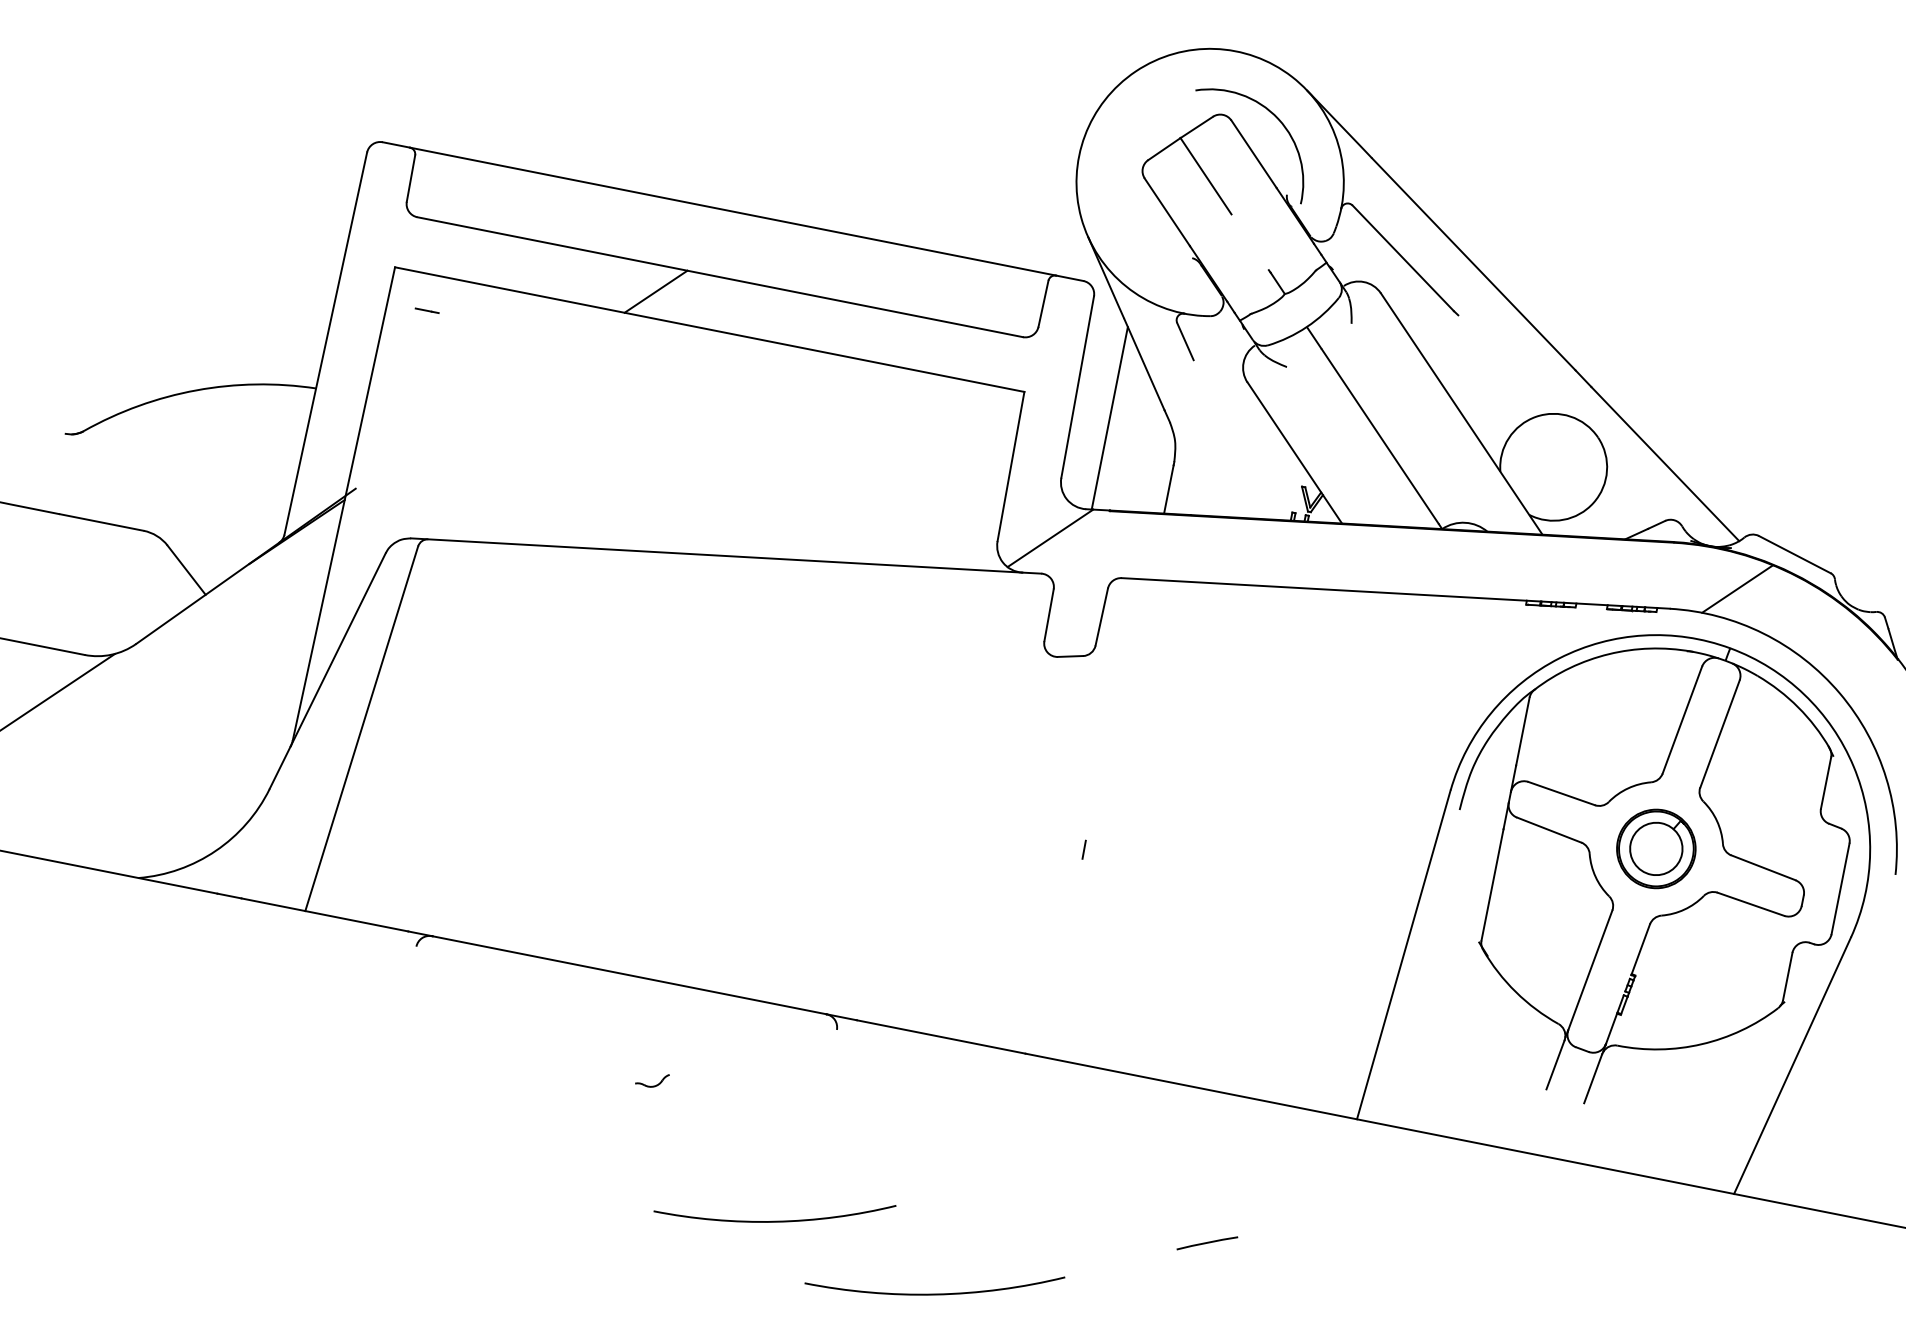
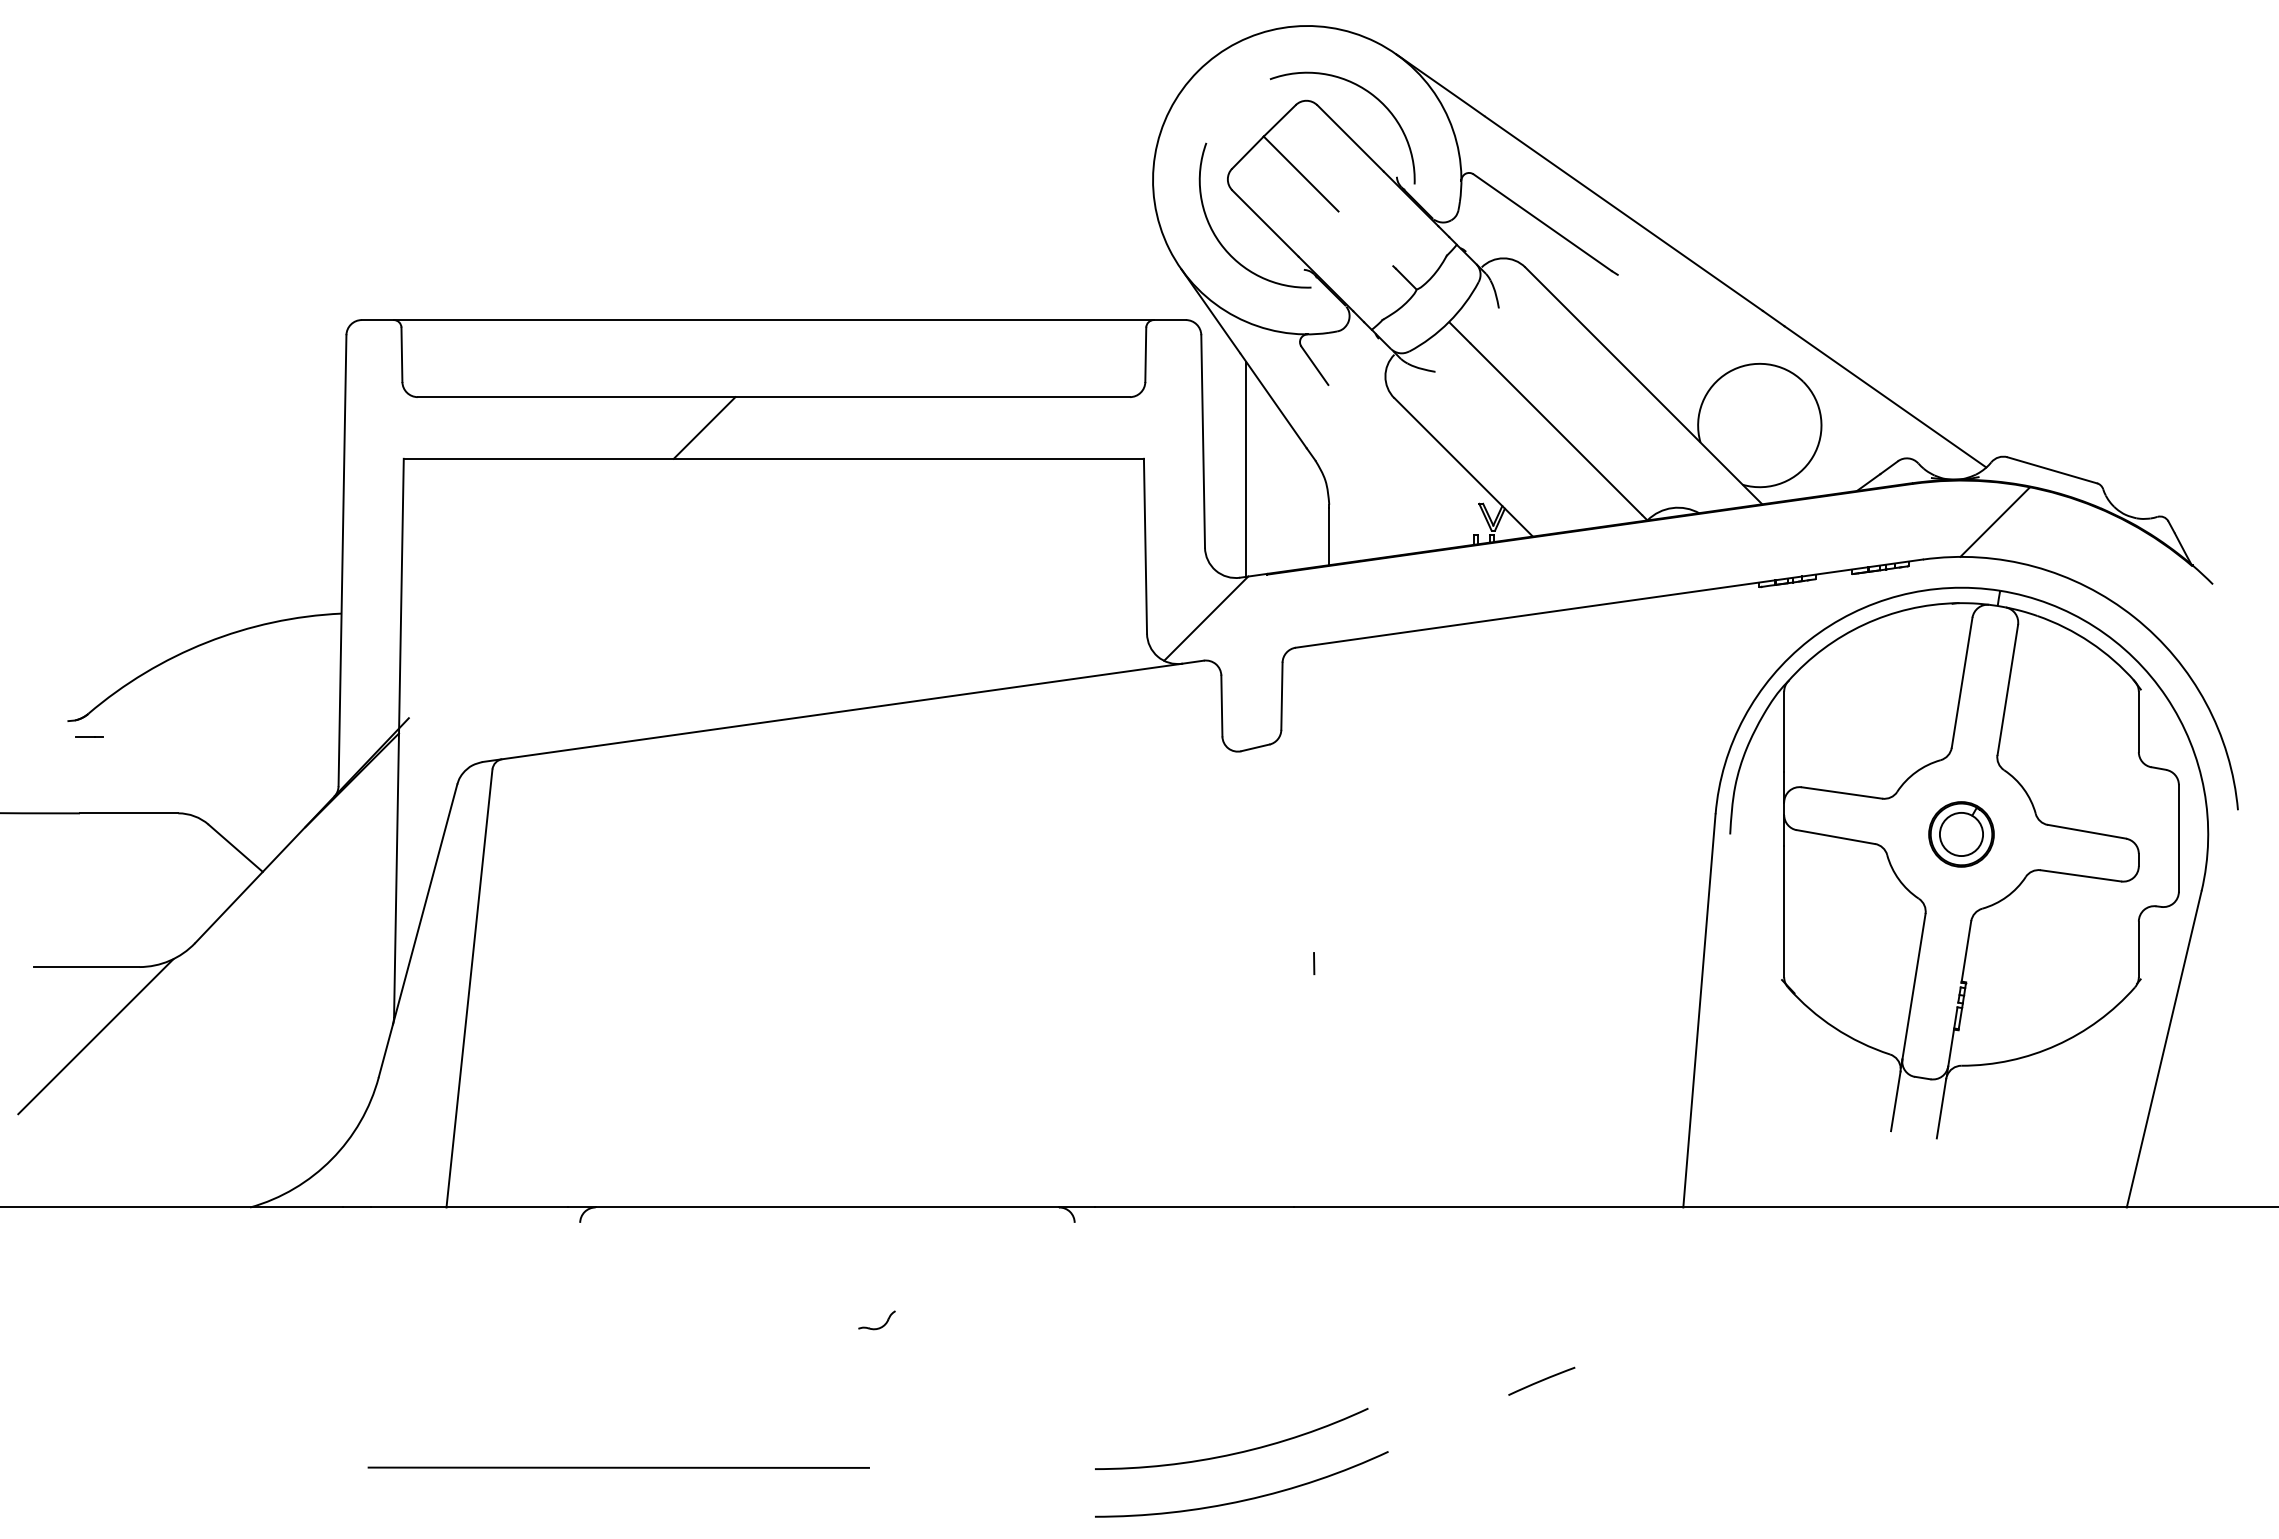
arc: (1124, 217) -> (1218, 238), added
line: (426, 310) -> (89, 736), moved
part: (1656, 849) -> (1961, 834), size x0.71
line: (407, 1161) -> (618, 1467), added
arc: (775, 1220) -> (1235, 1452), moved

